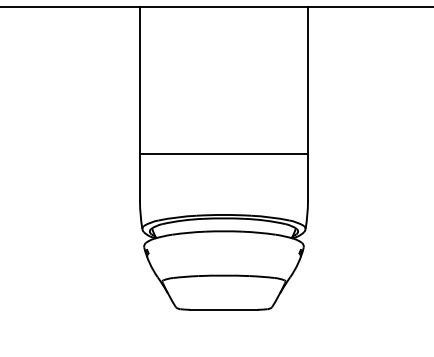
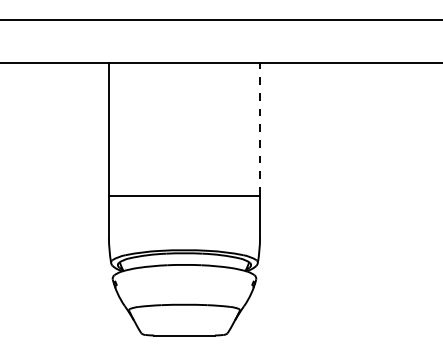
line: (308, 79) -> (260, 128), solid -> dashed

